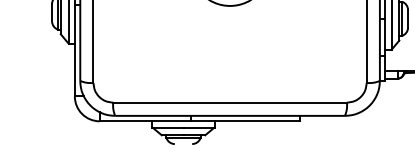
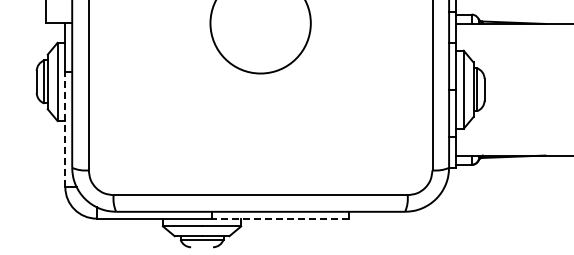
line: (74, 50) -> (65, 129), solid -> dashed
line: (245, 121) -> (279, 218), solid -> dashed

